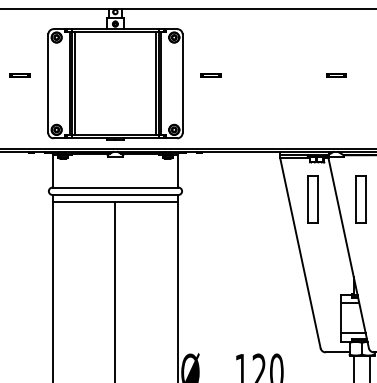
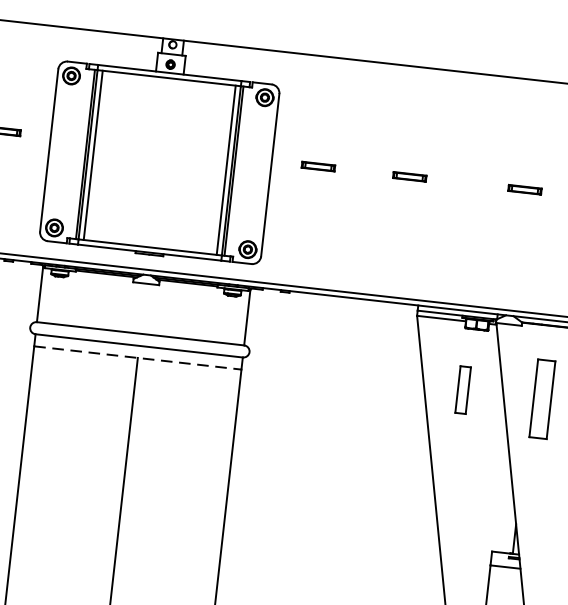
line: (266, 74) -> (409, 175), added
part: (312, 199) -> (462, 389), size x0.6
line: (115, 202) -> (137, 358), solid -> dashed

